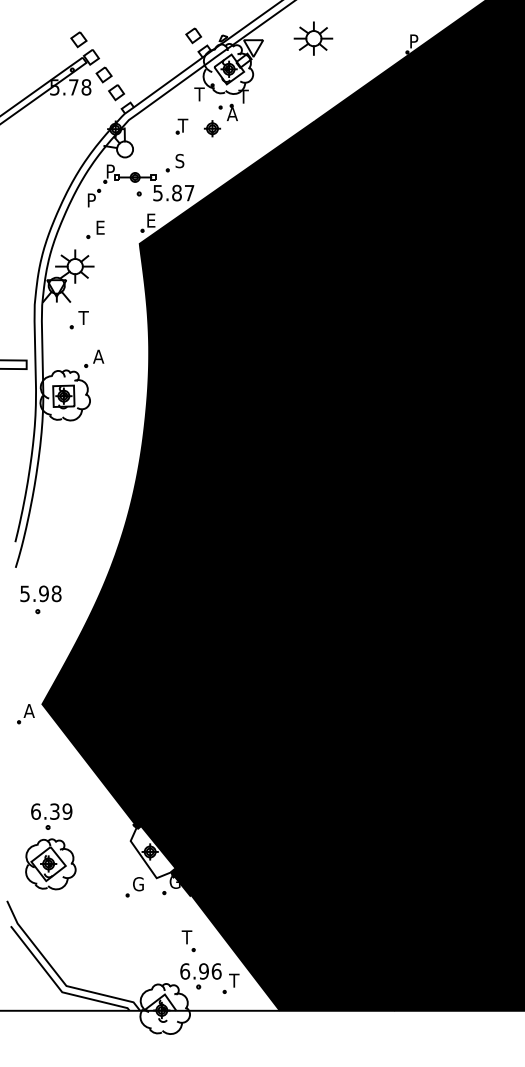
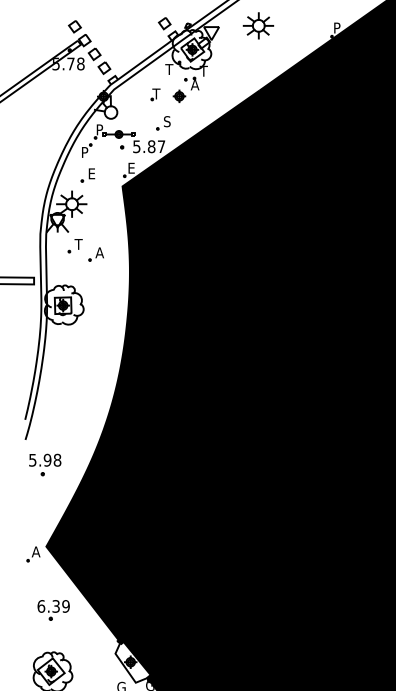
part: (174, 163) -> (163, 123), moved
part: (94, 358) -> (96, 254), moved
part: (51, 816) -> (53, 610), moved

